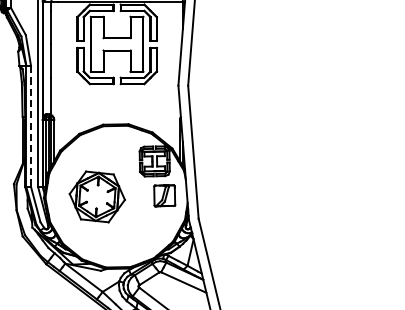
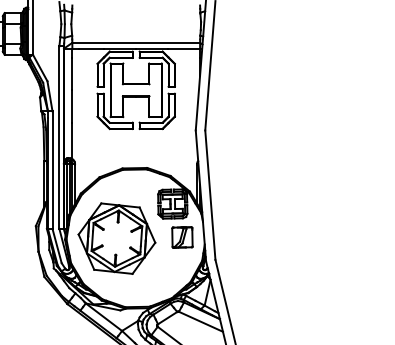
line: (31, 126) -> (52, 170), dashed -> solid
part: (96, 196) -> (116, 238), size x1.43

